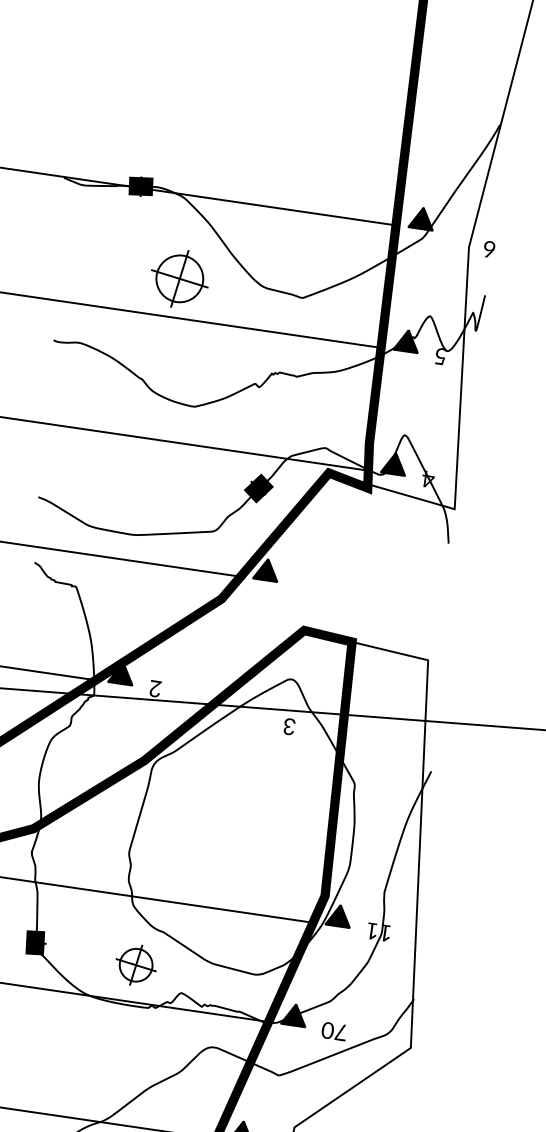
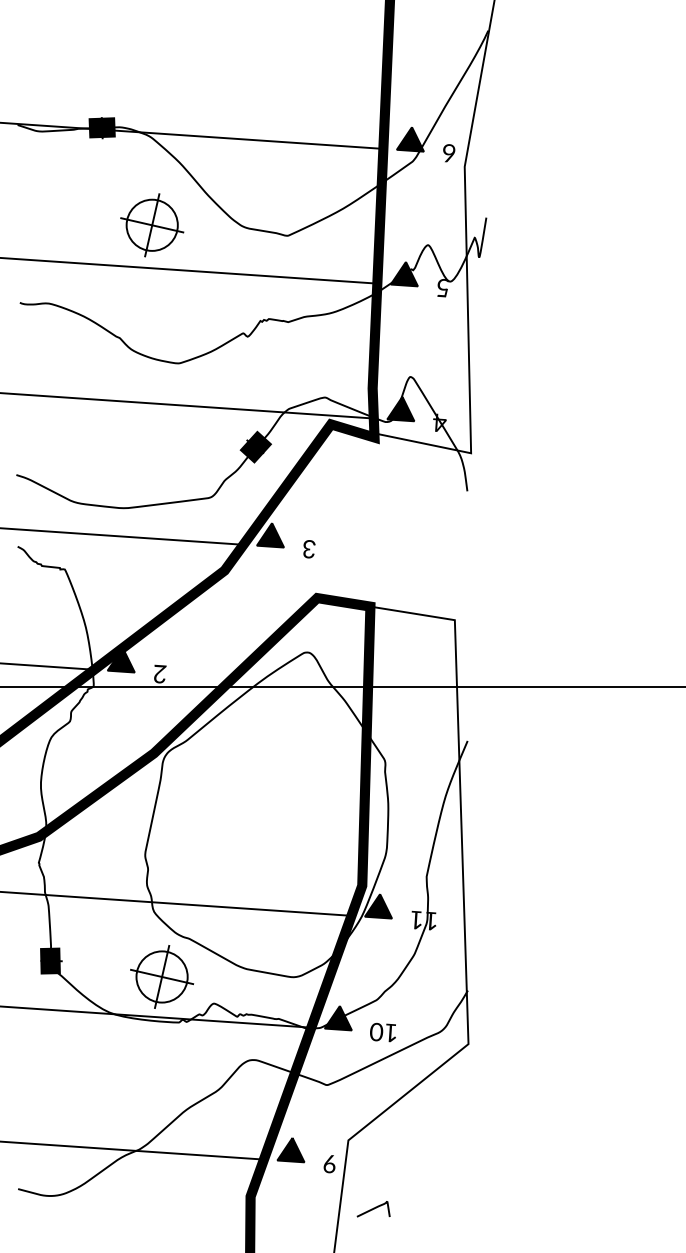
text: (489, 249) -> (449, 153), moved
text: (289, 727) -> (309, 549), moved
part: (136, 964) -> (162, 976), size x1.43
text: (340, 1031) -> (390, 1032), 70 -> 10

